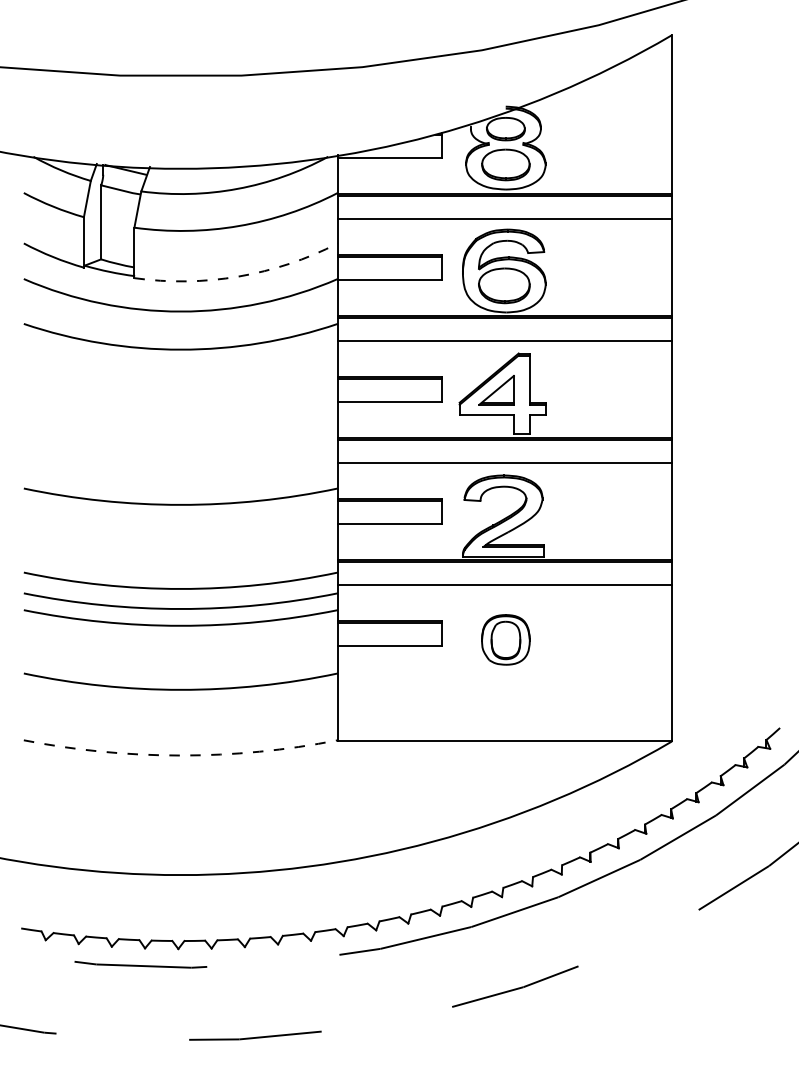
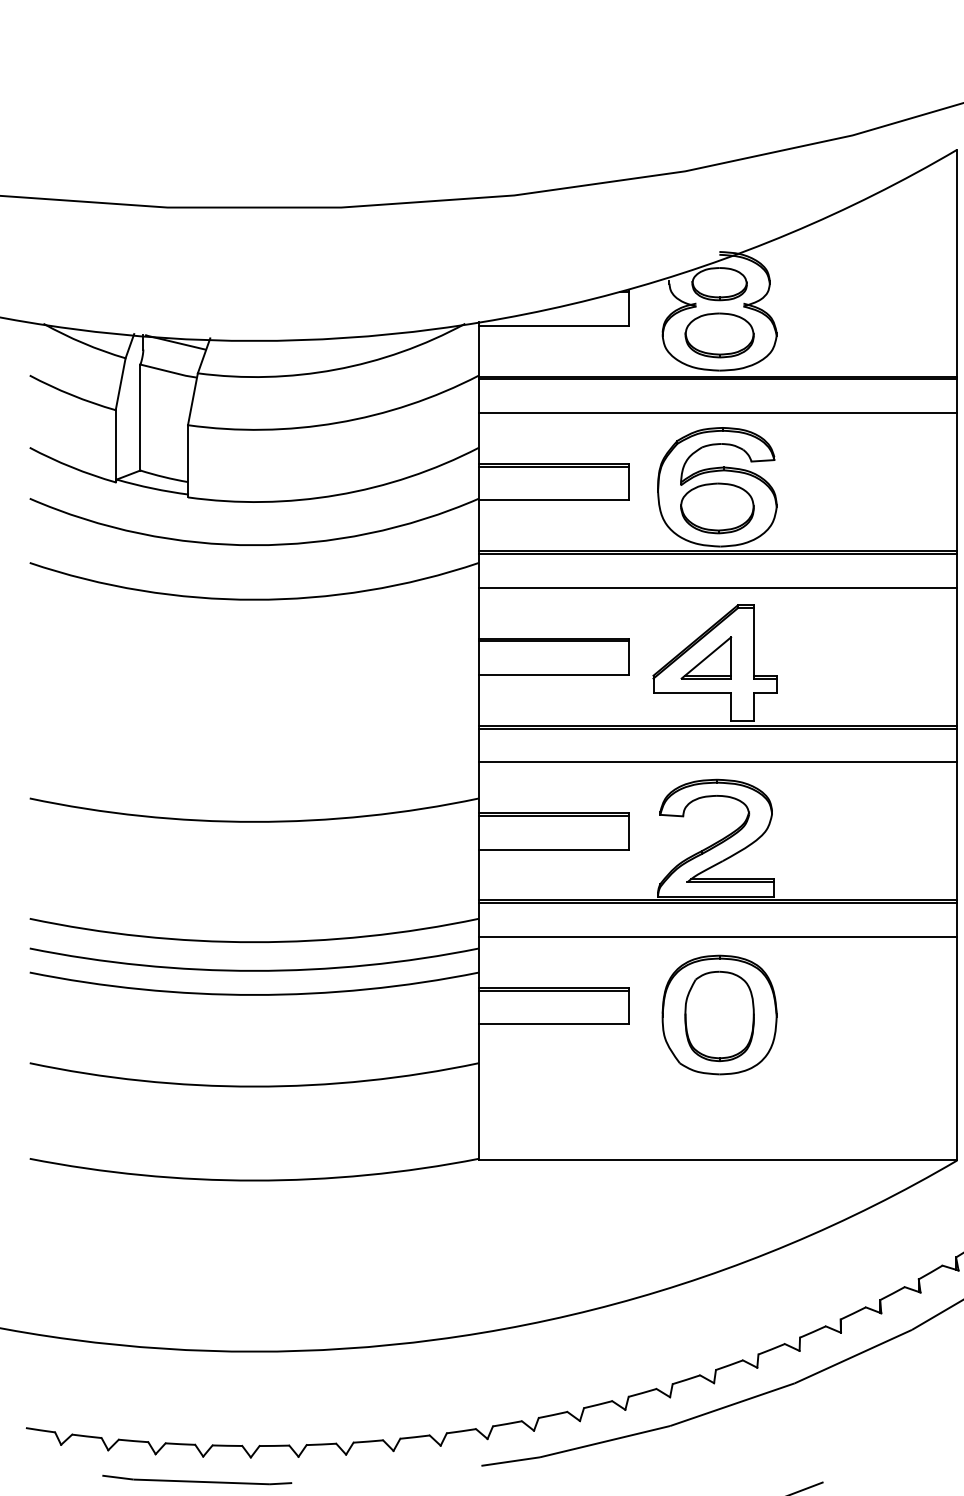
arc: (238, 276) -> (336, 495), dashed -> solid
part: (505, 639) -> (719, 1014), size x1.67
arc: (180, 755) -> (253, 1180), dashed -> solid

